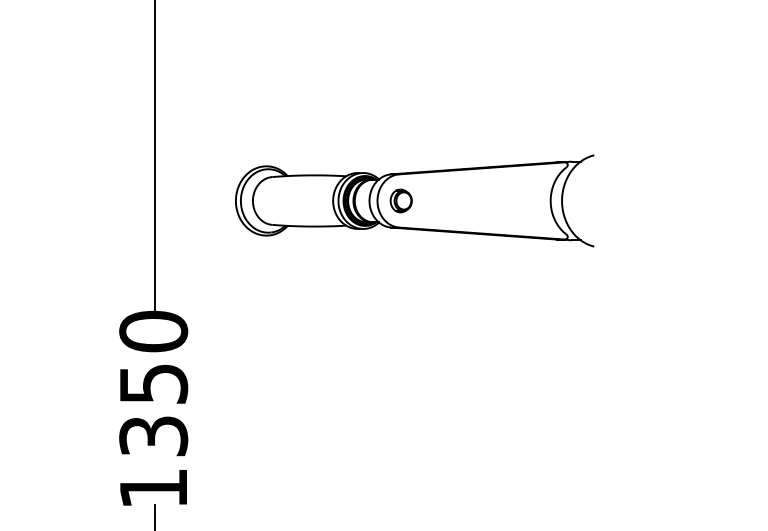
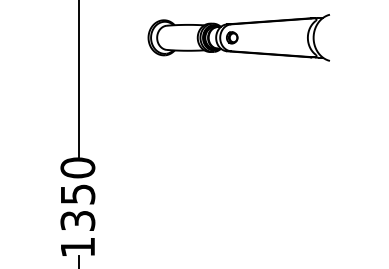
part: (413, 200) -> (238, 37), moved

